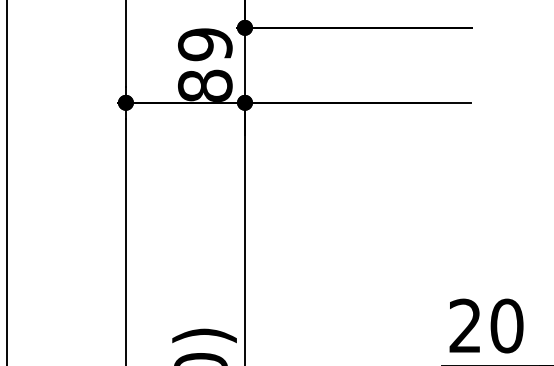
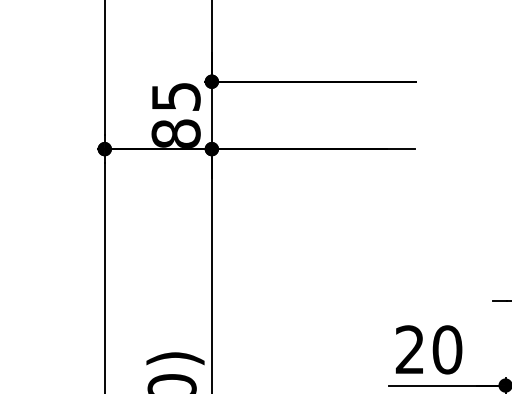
text: (204, 44) -> (175, 96), 89 -> 85

